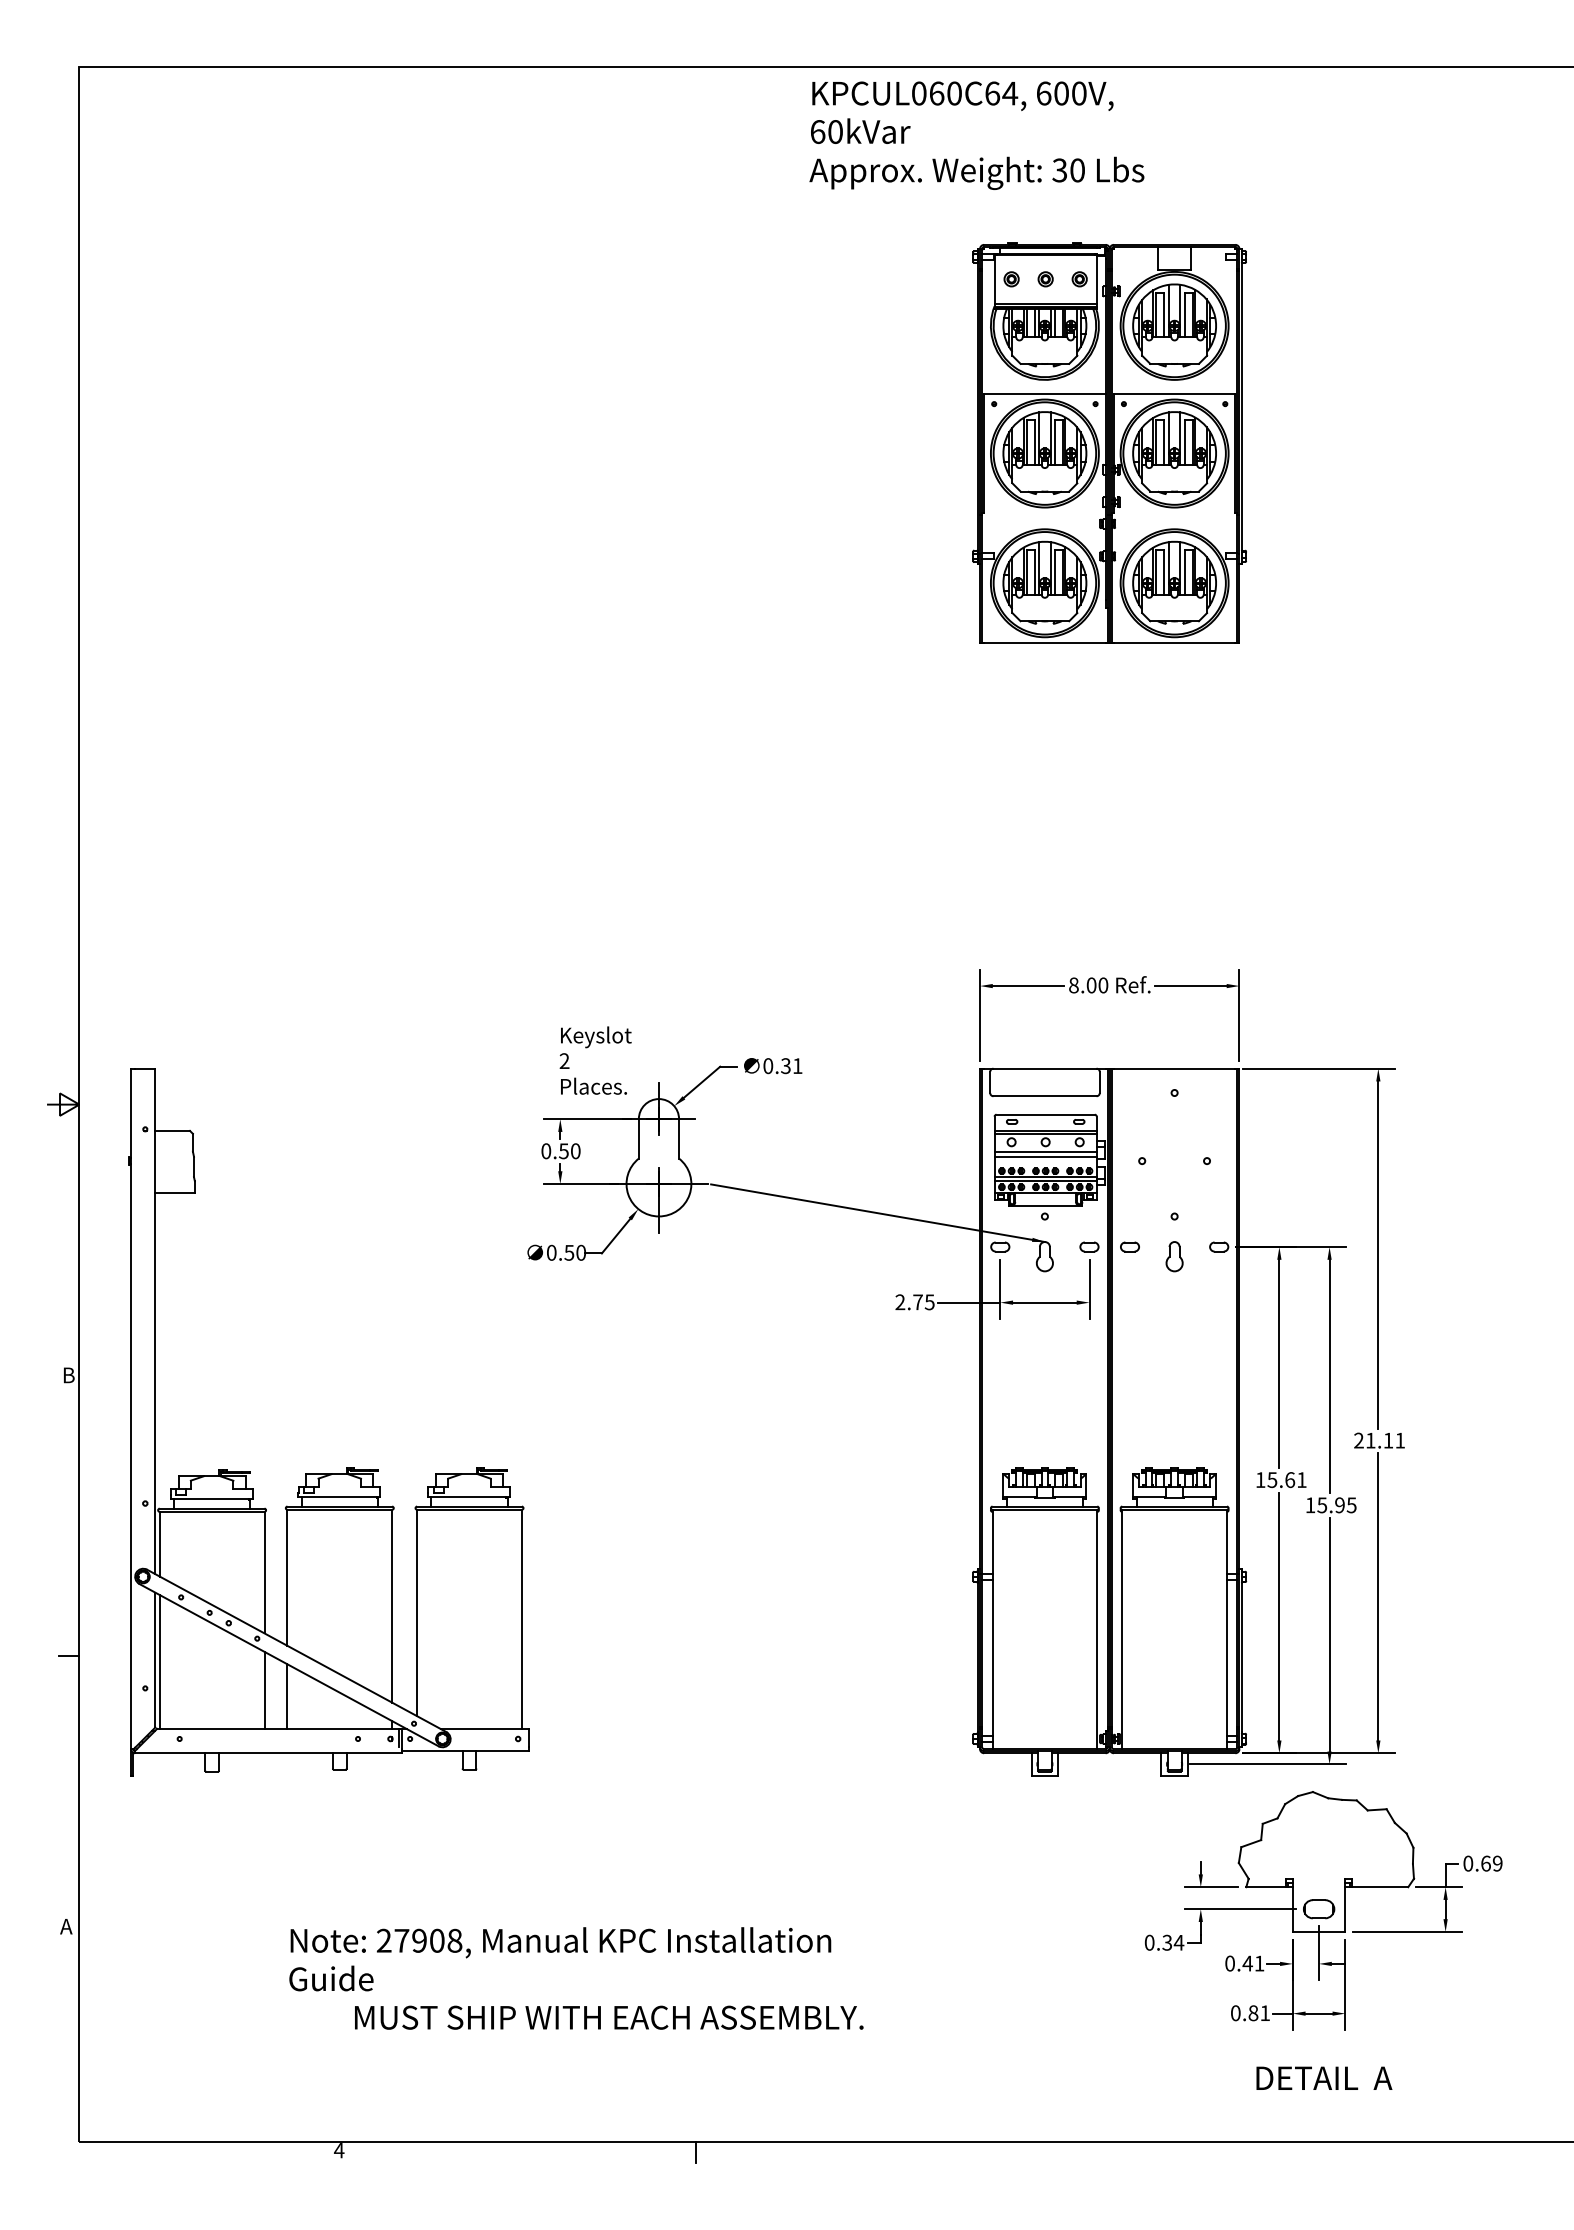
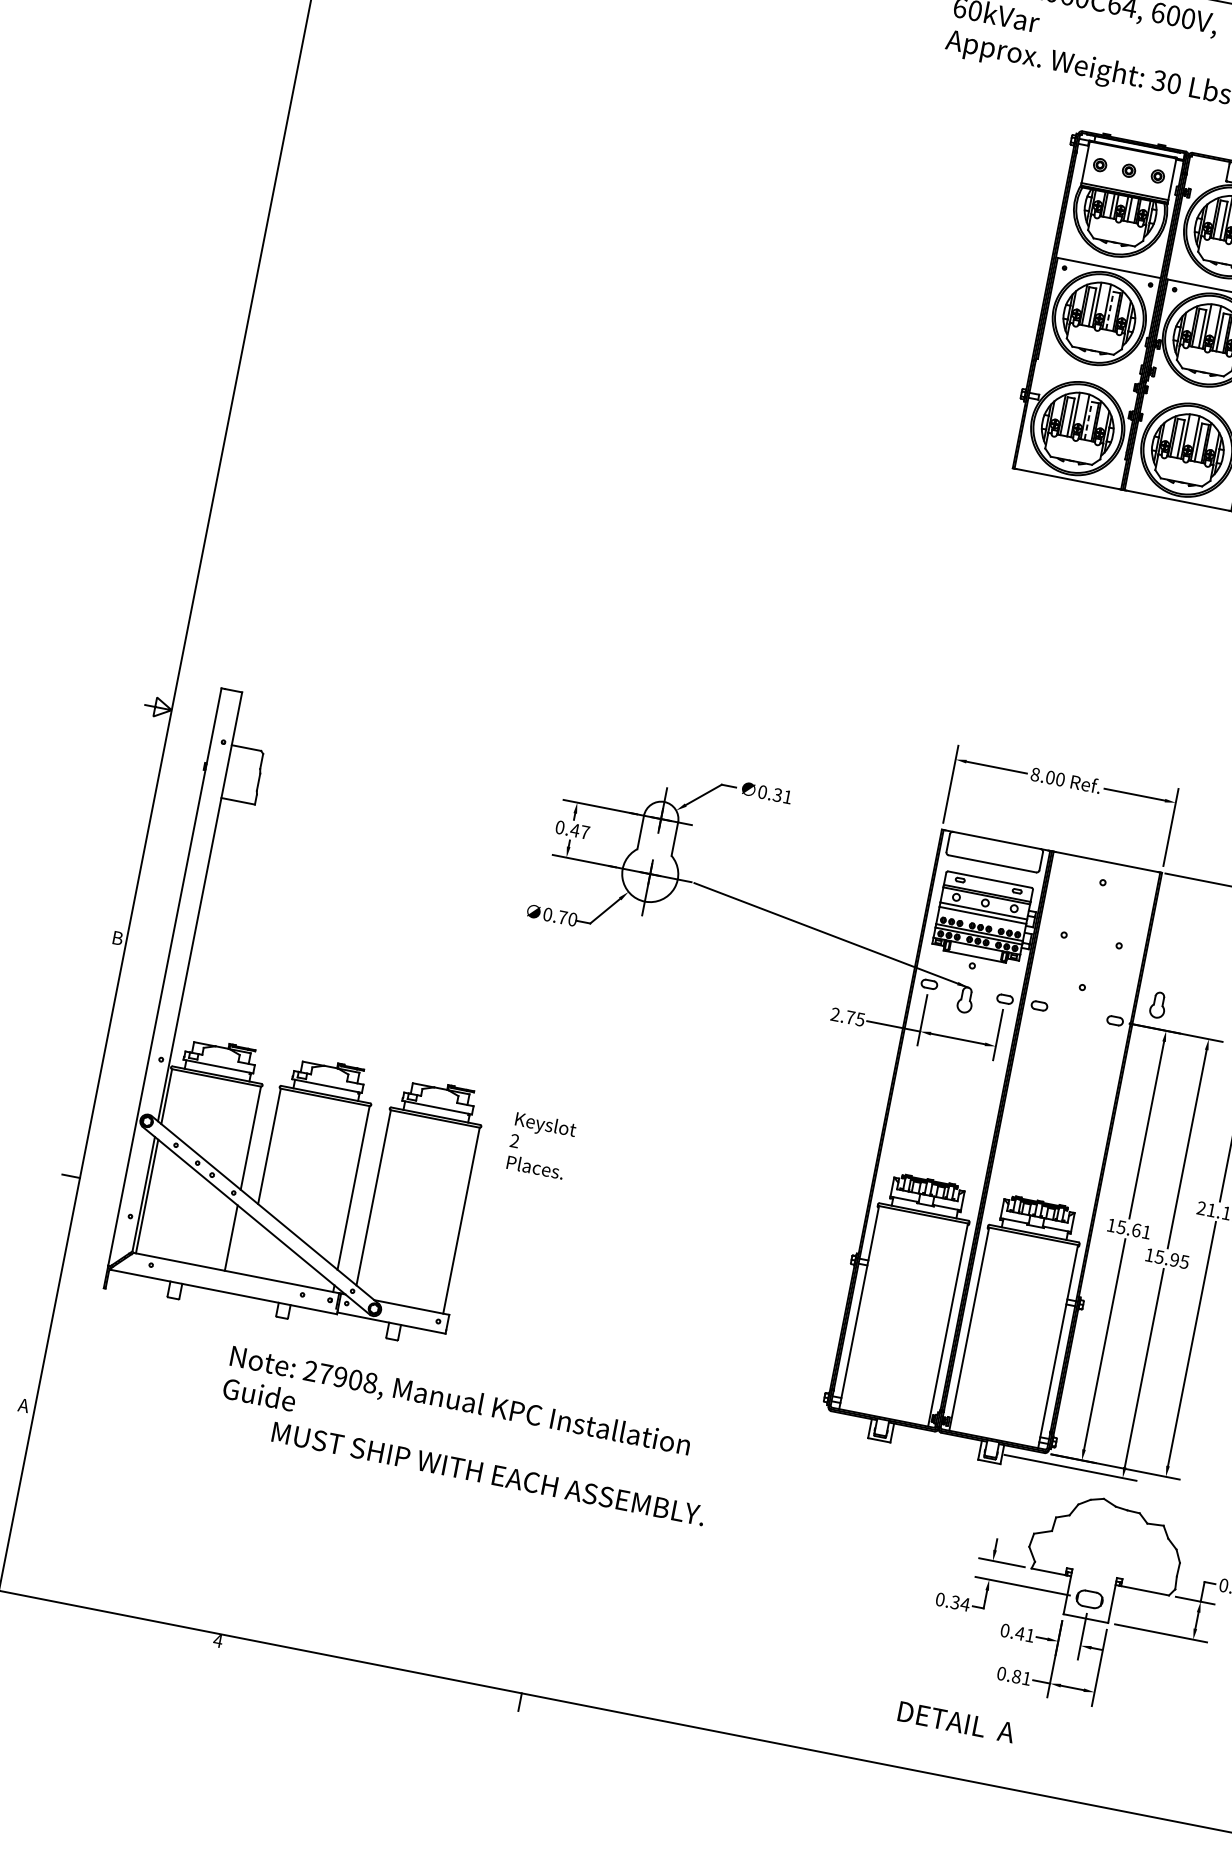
line: (1055, 442) -> (1110, 310), solid -> dashed
line: (1055, 571) -> (1088, 420), solid -> dashed
text: (595, 1060) -> (541, 1145), moved
text: (569, 1151) -> (579, 831), 0.50 -> 0.47
text: (569, 1252) -> (562, 917), 0.50 -> 0.70
part: (1174, 1256) -> (1158, 1004), moved
line: (287, 1696) -> (249, 1247), removed
text: (576, 1978) -> (467, 1435), moved
text: (1324, 2077) -> (956, 1721), moved

